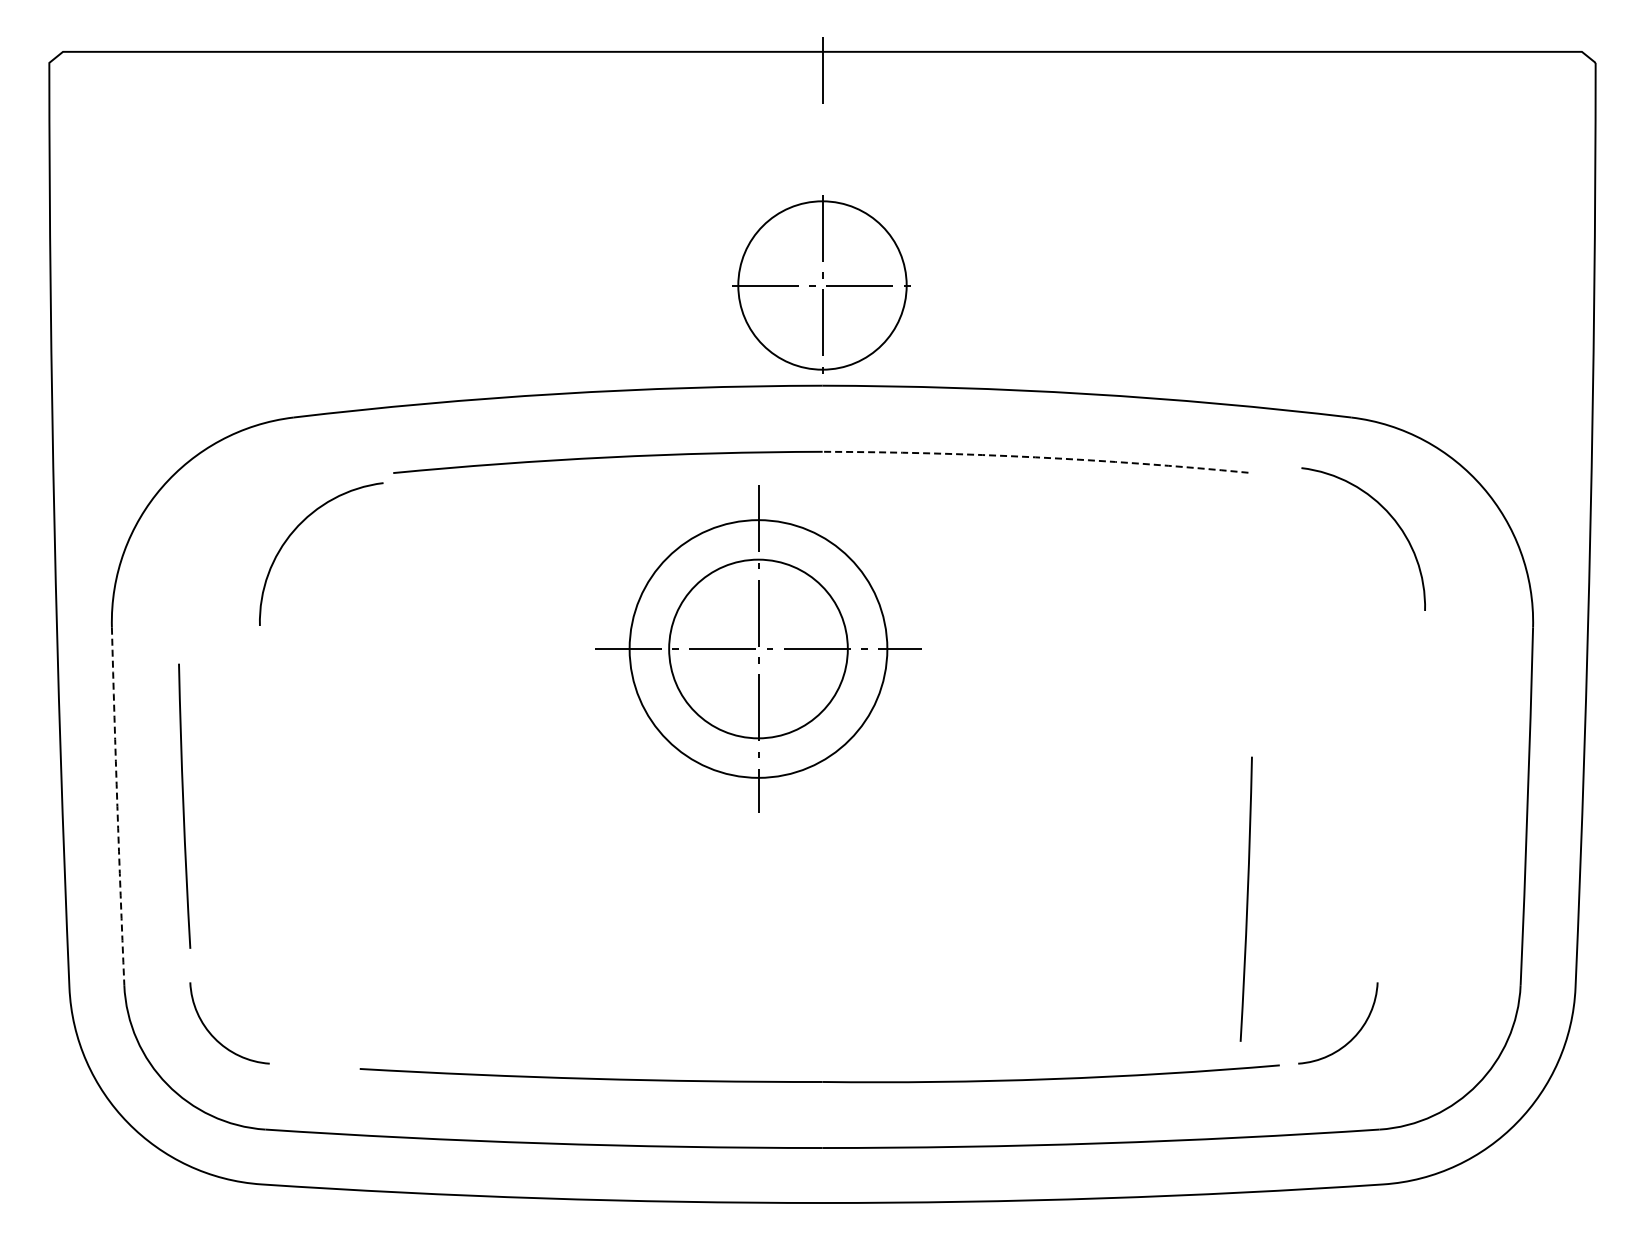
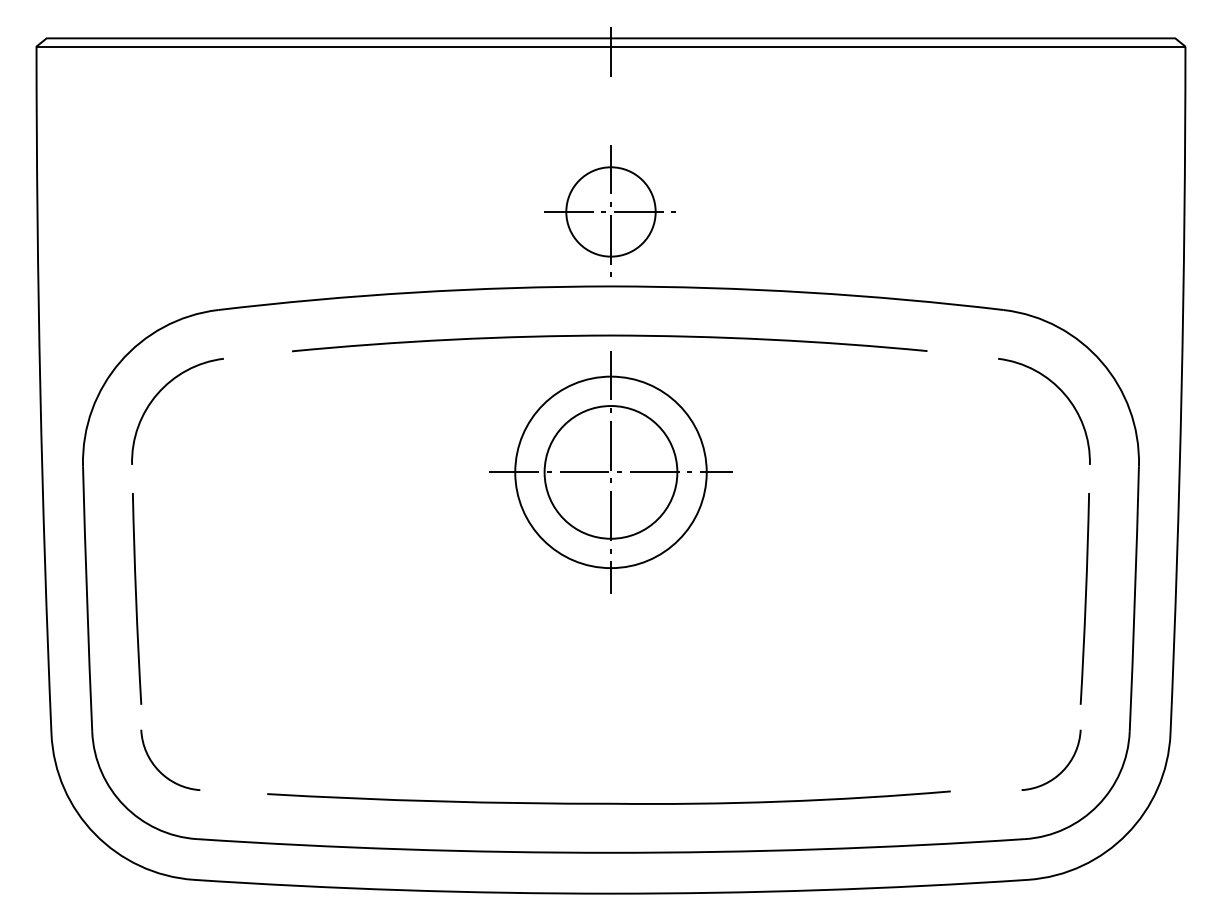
line: (822, 62) -> (611, 46), added
circle: (822, 285) -> (611, 211), size x0.71
arc: (1035, 457) -> (769, 339), dashed -> solid
arc: (1387, 513) -> (1062, 392), moved
arc: (297, 528) -> (159, 392), moved
part: (758, 648) -> (611, 472), moved
arc: (117, 806) -> (87, 599), dashed -> solid
arc: (1246, 898) -> (1085, 598), moved
arc: (1352, 1037) -> (1062, 770), moved

